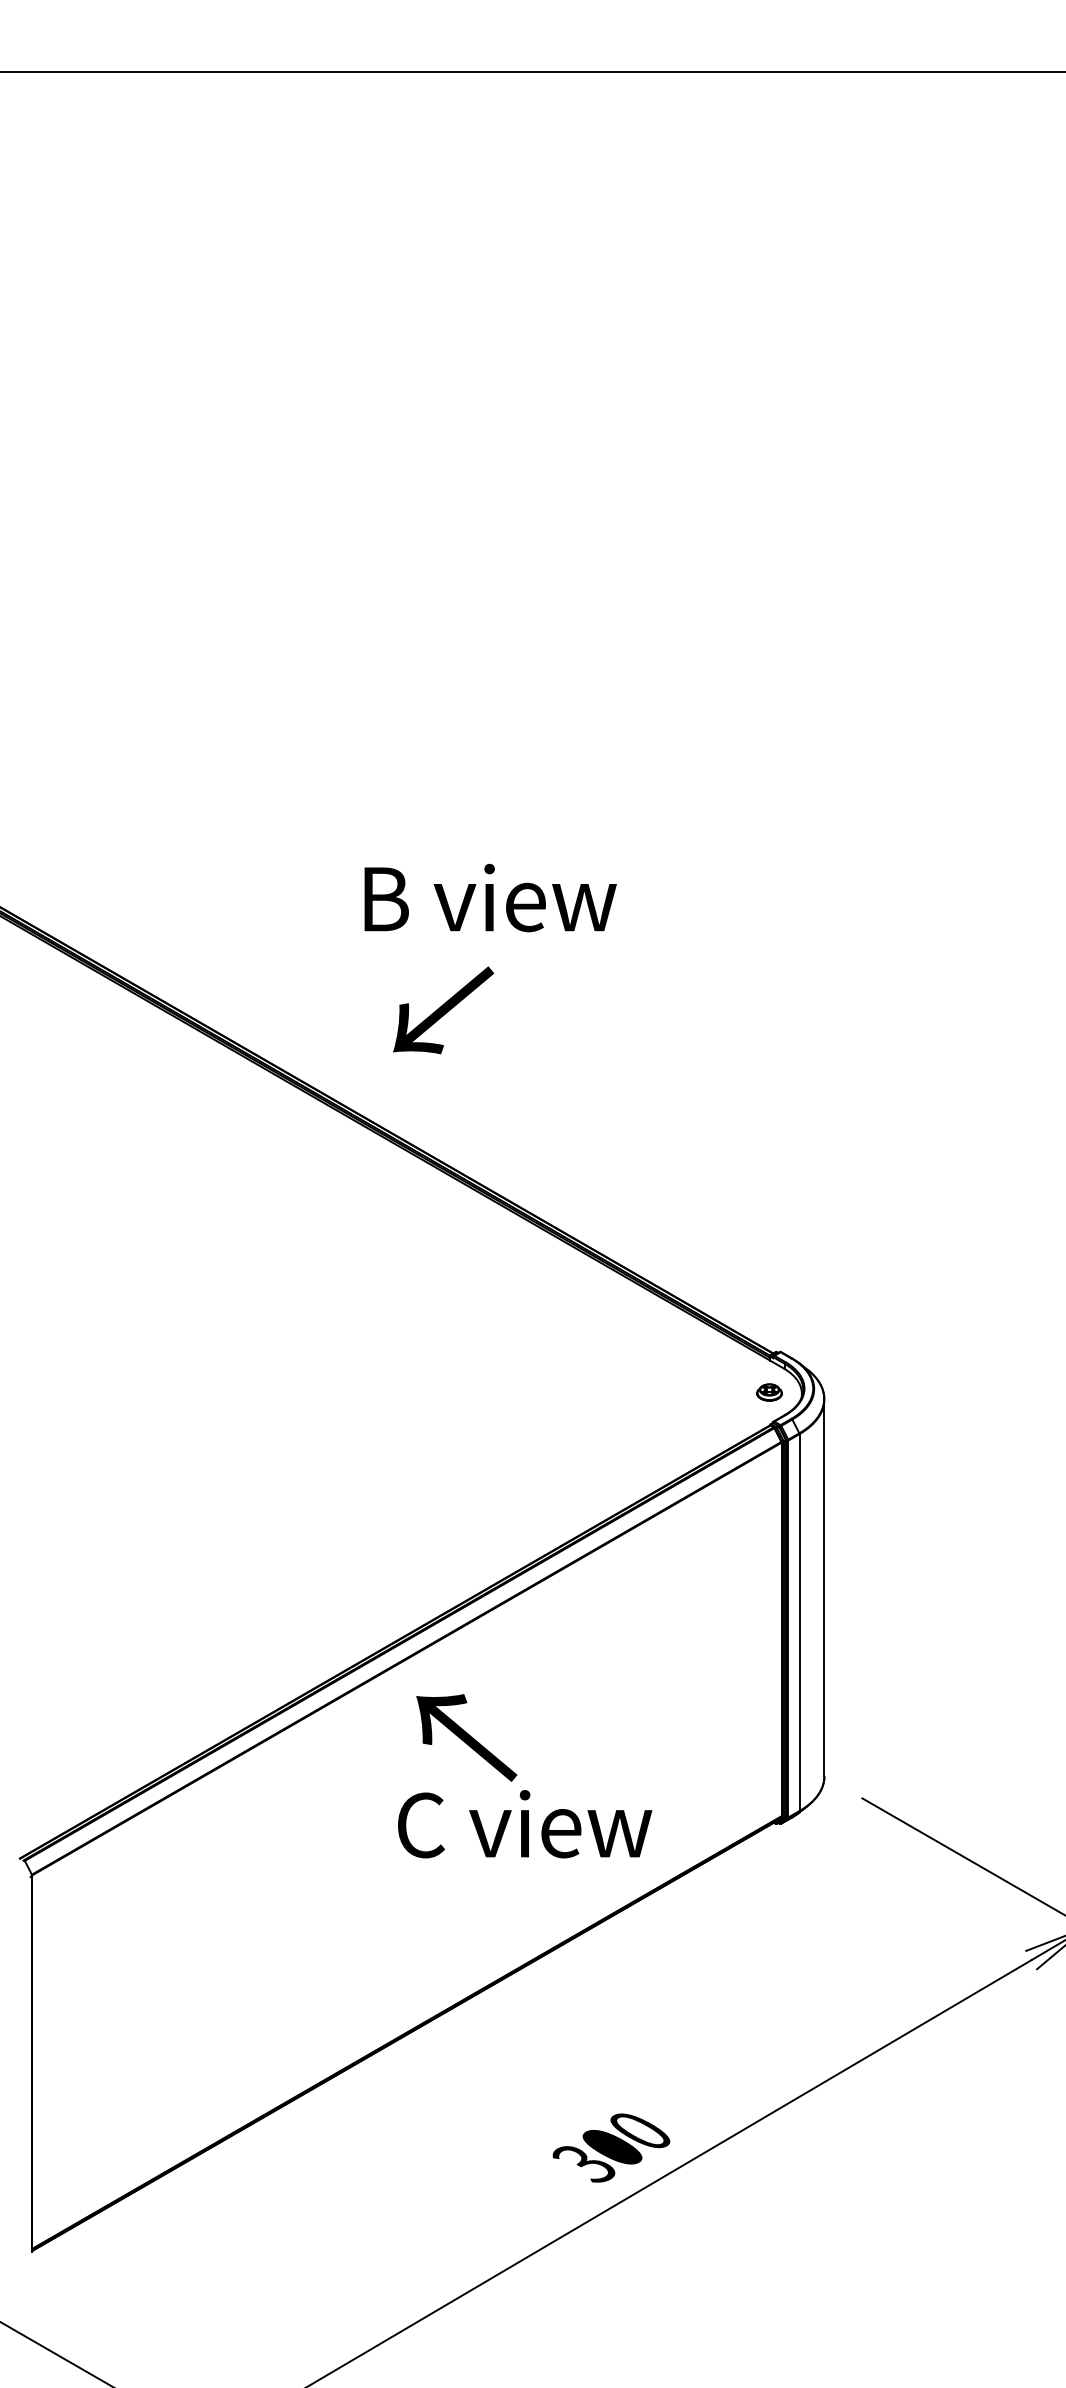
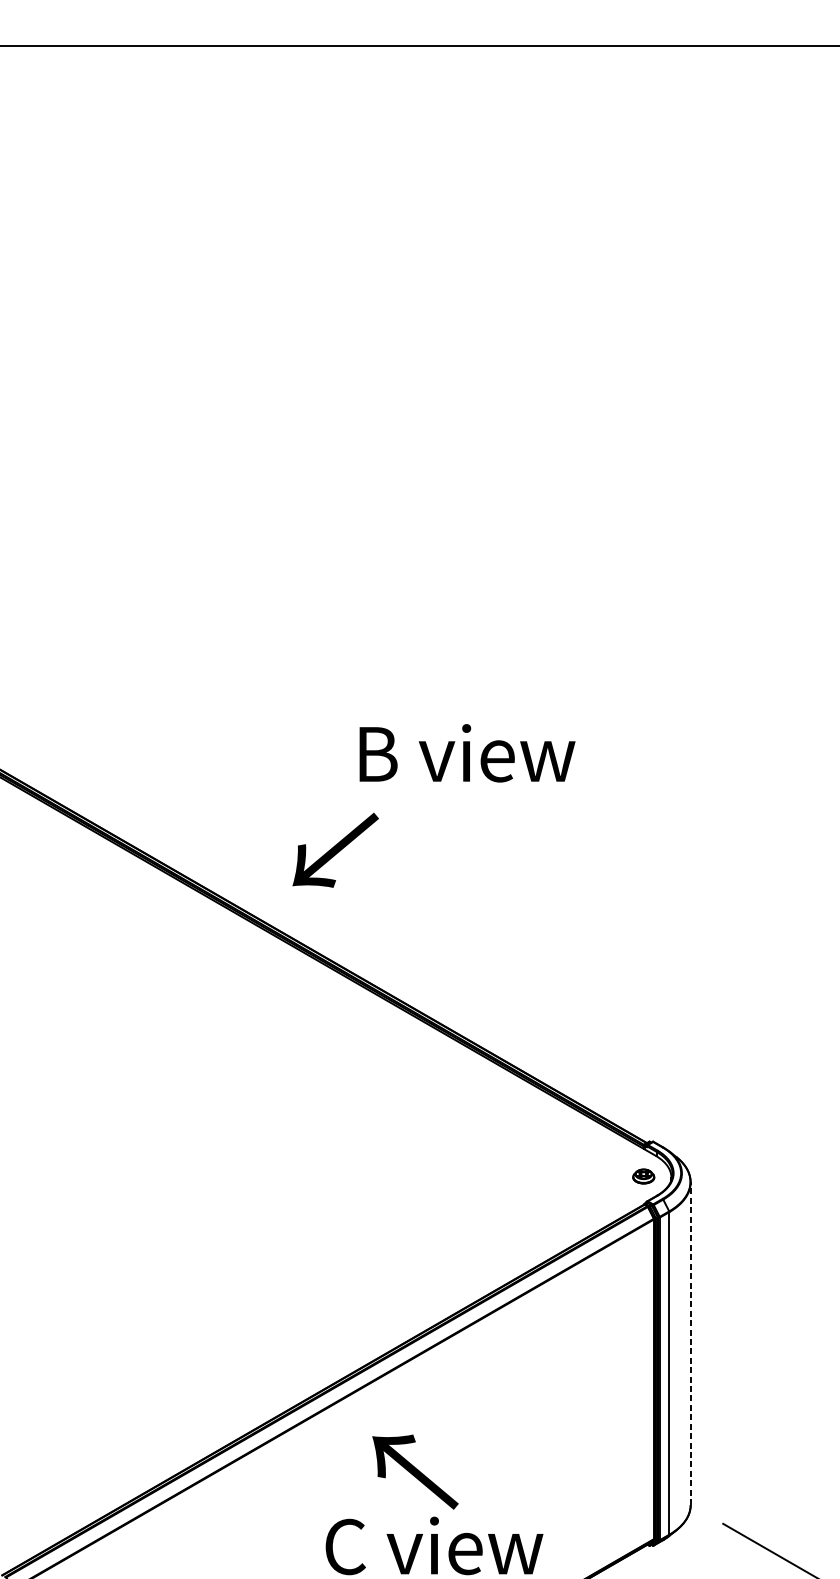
text: (490, 897) -> (467, 752), moved
text: (443, 1010) -> (335, 850), moved
line: (824, 1587) -> (690, 1343), solid -> dashed
text: (466, 1737) -> (415, 1471), moved

